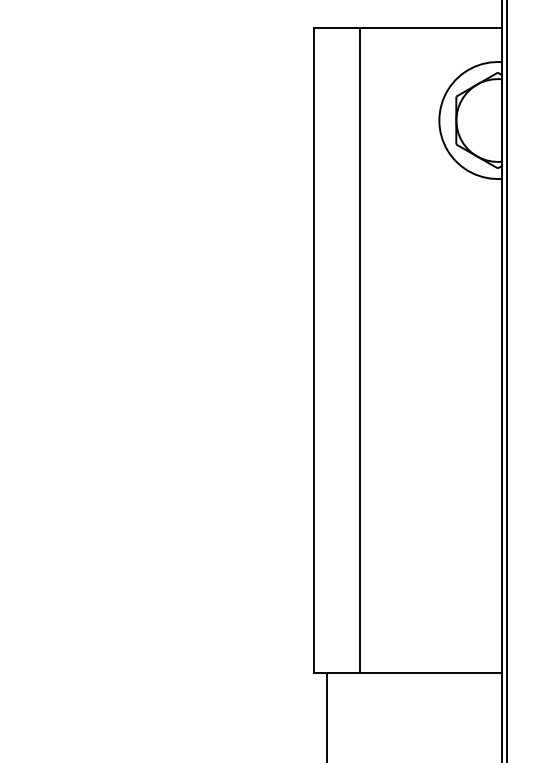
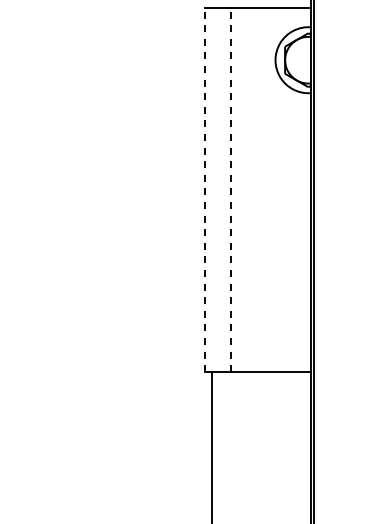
line: (313, 349) -> (204, 189), solid -> dashed
line: (359, 349) -> (230, 189), solid -> dashed

